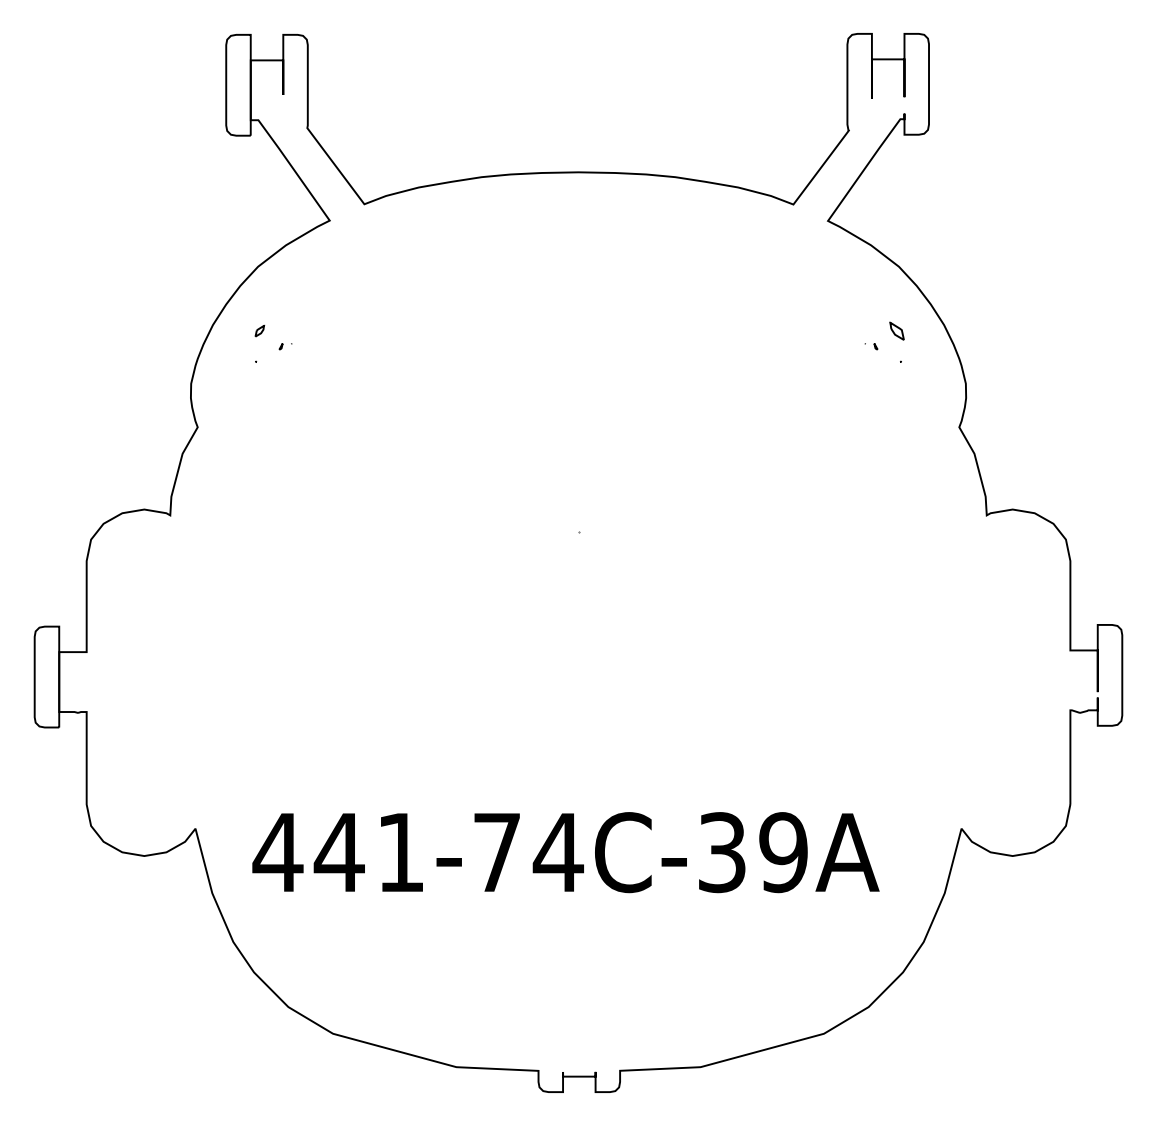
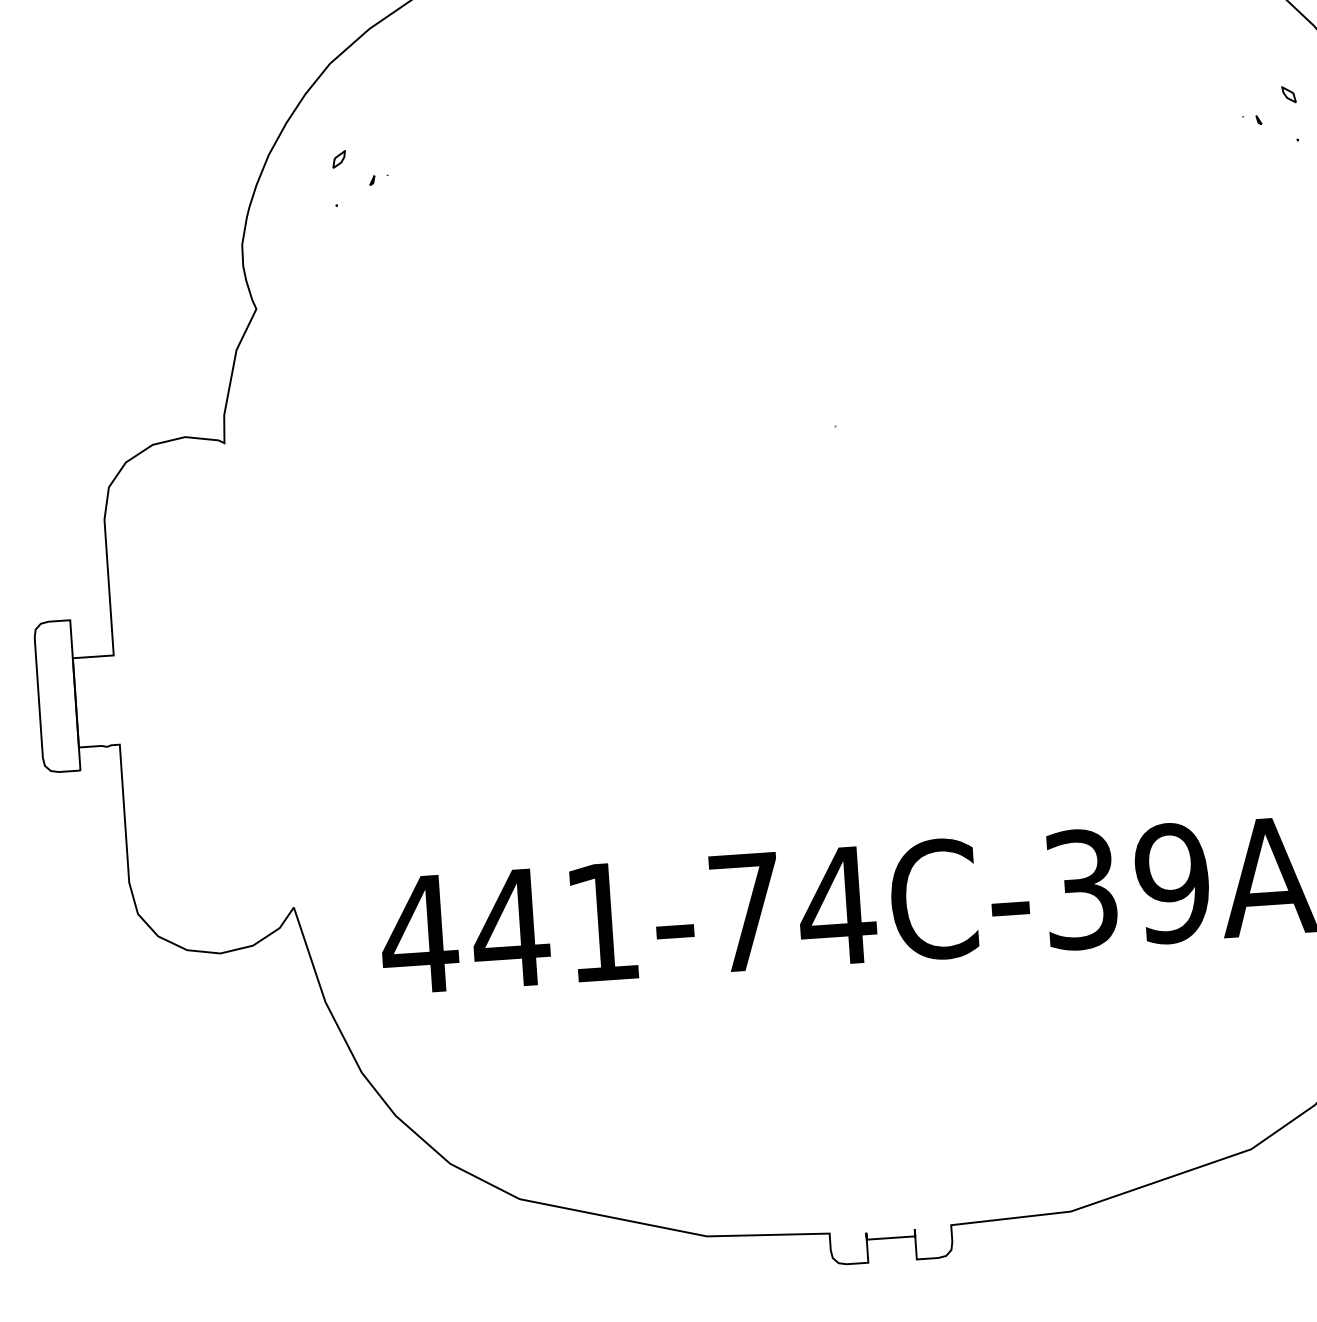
part: (897, 330) -> (1289, 93), size x0.62

